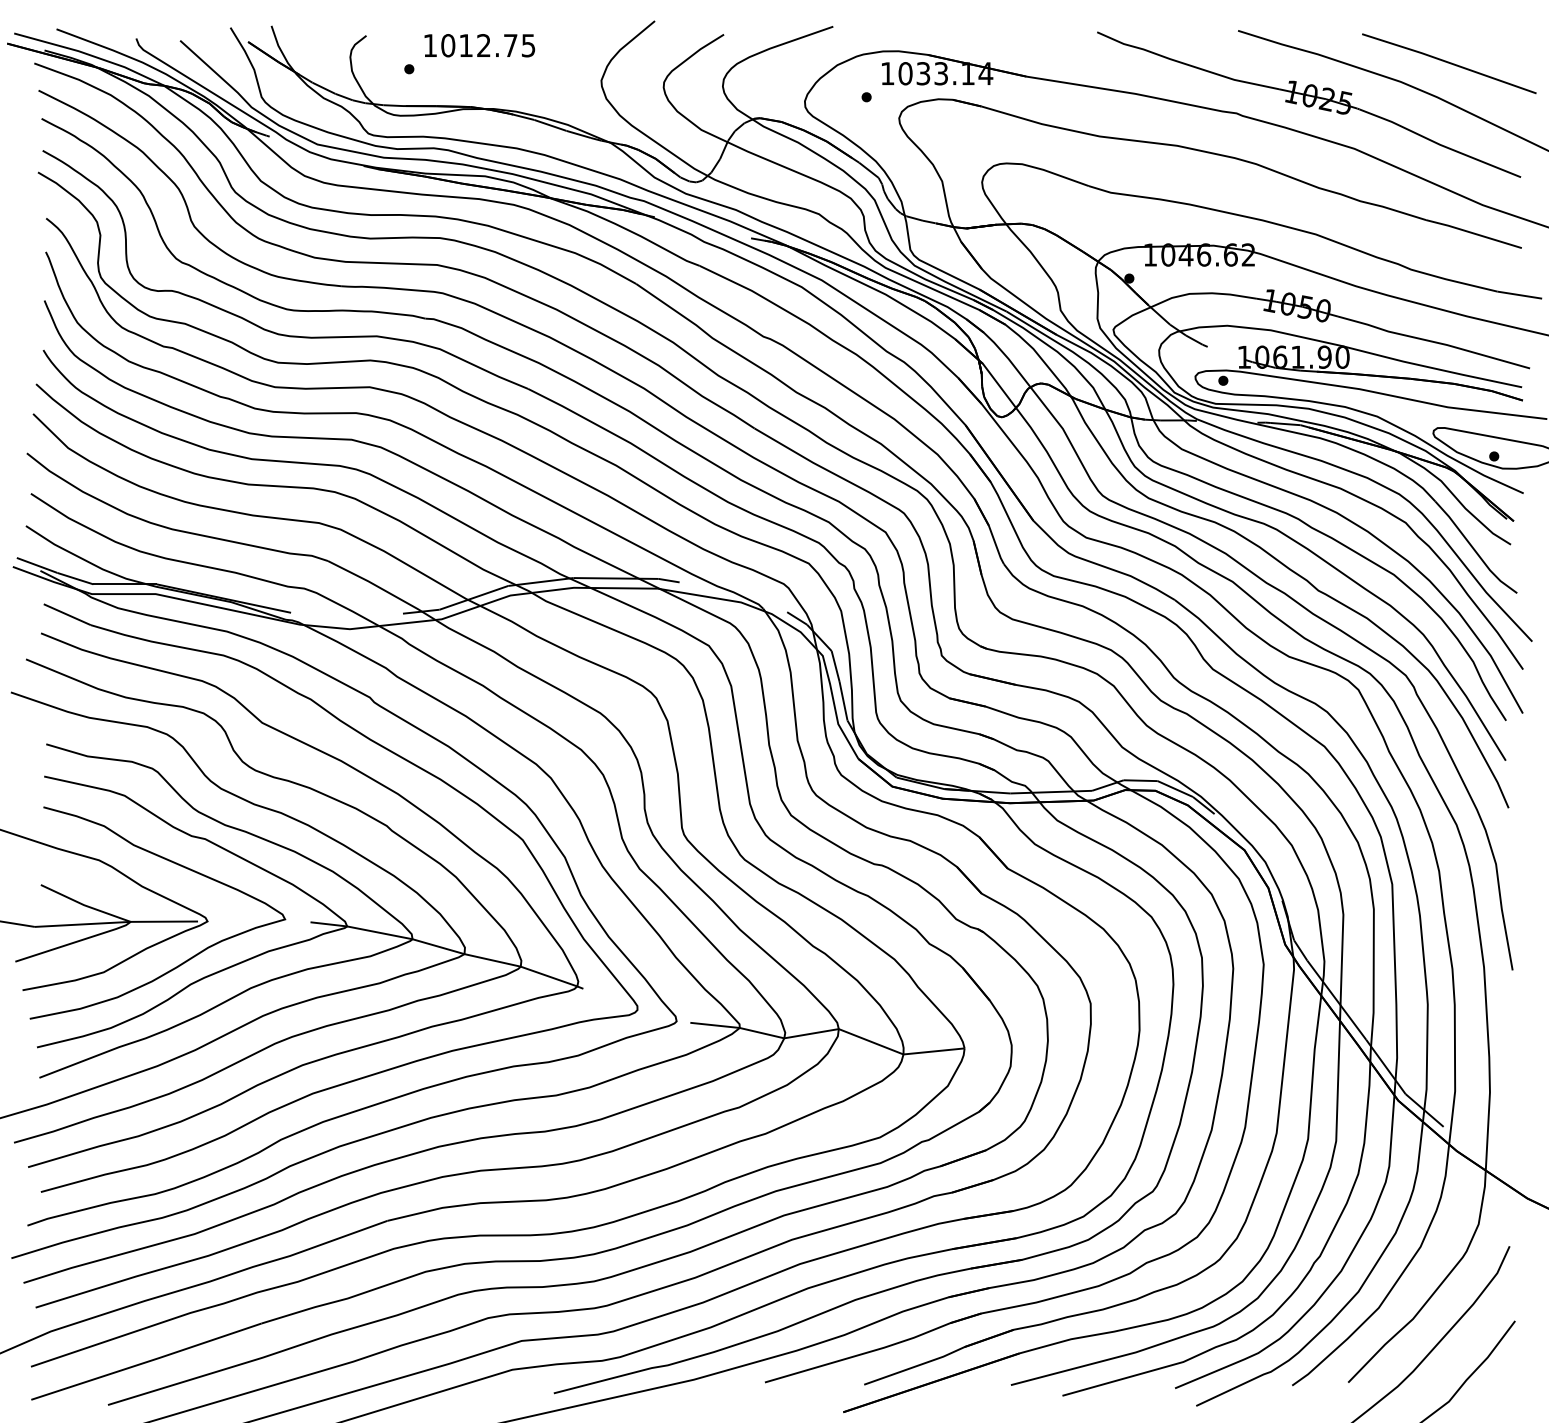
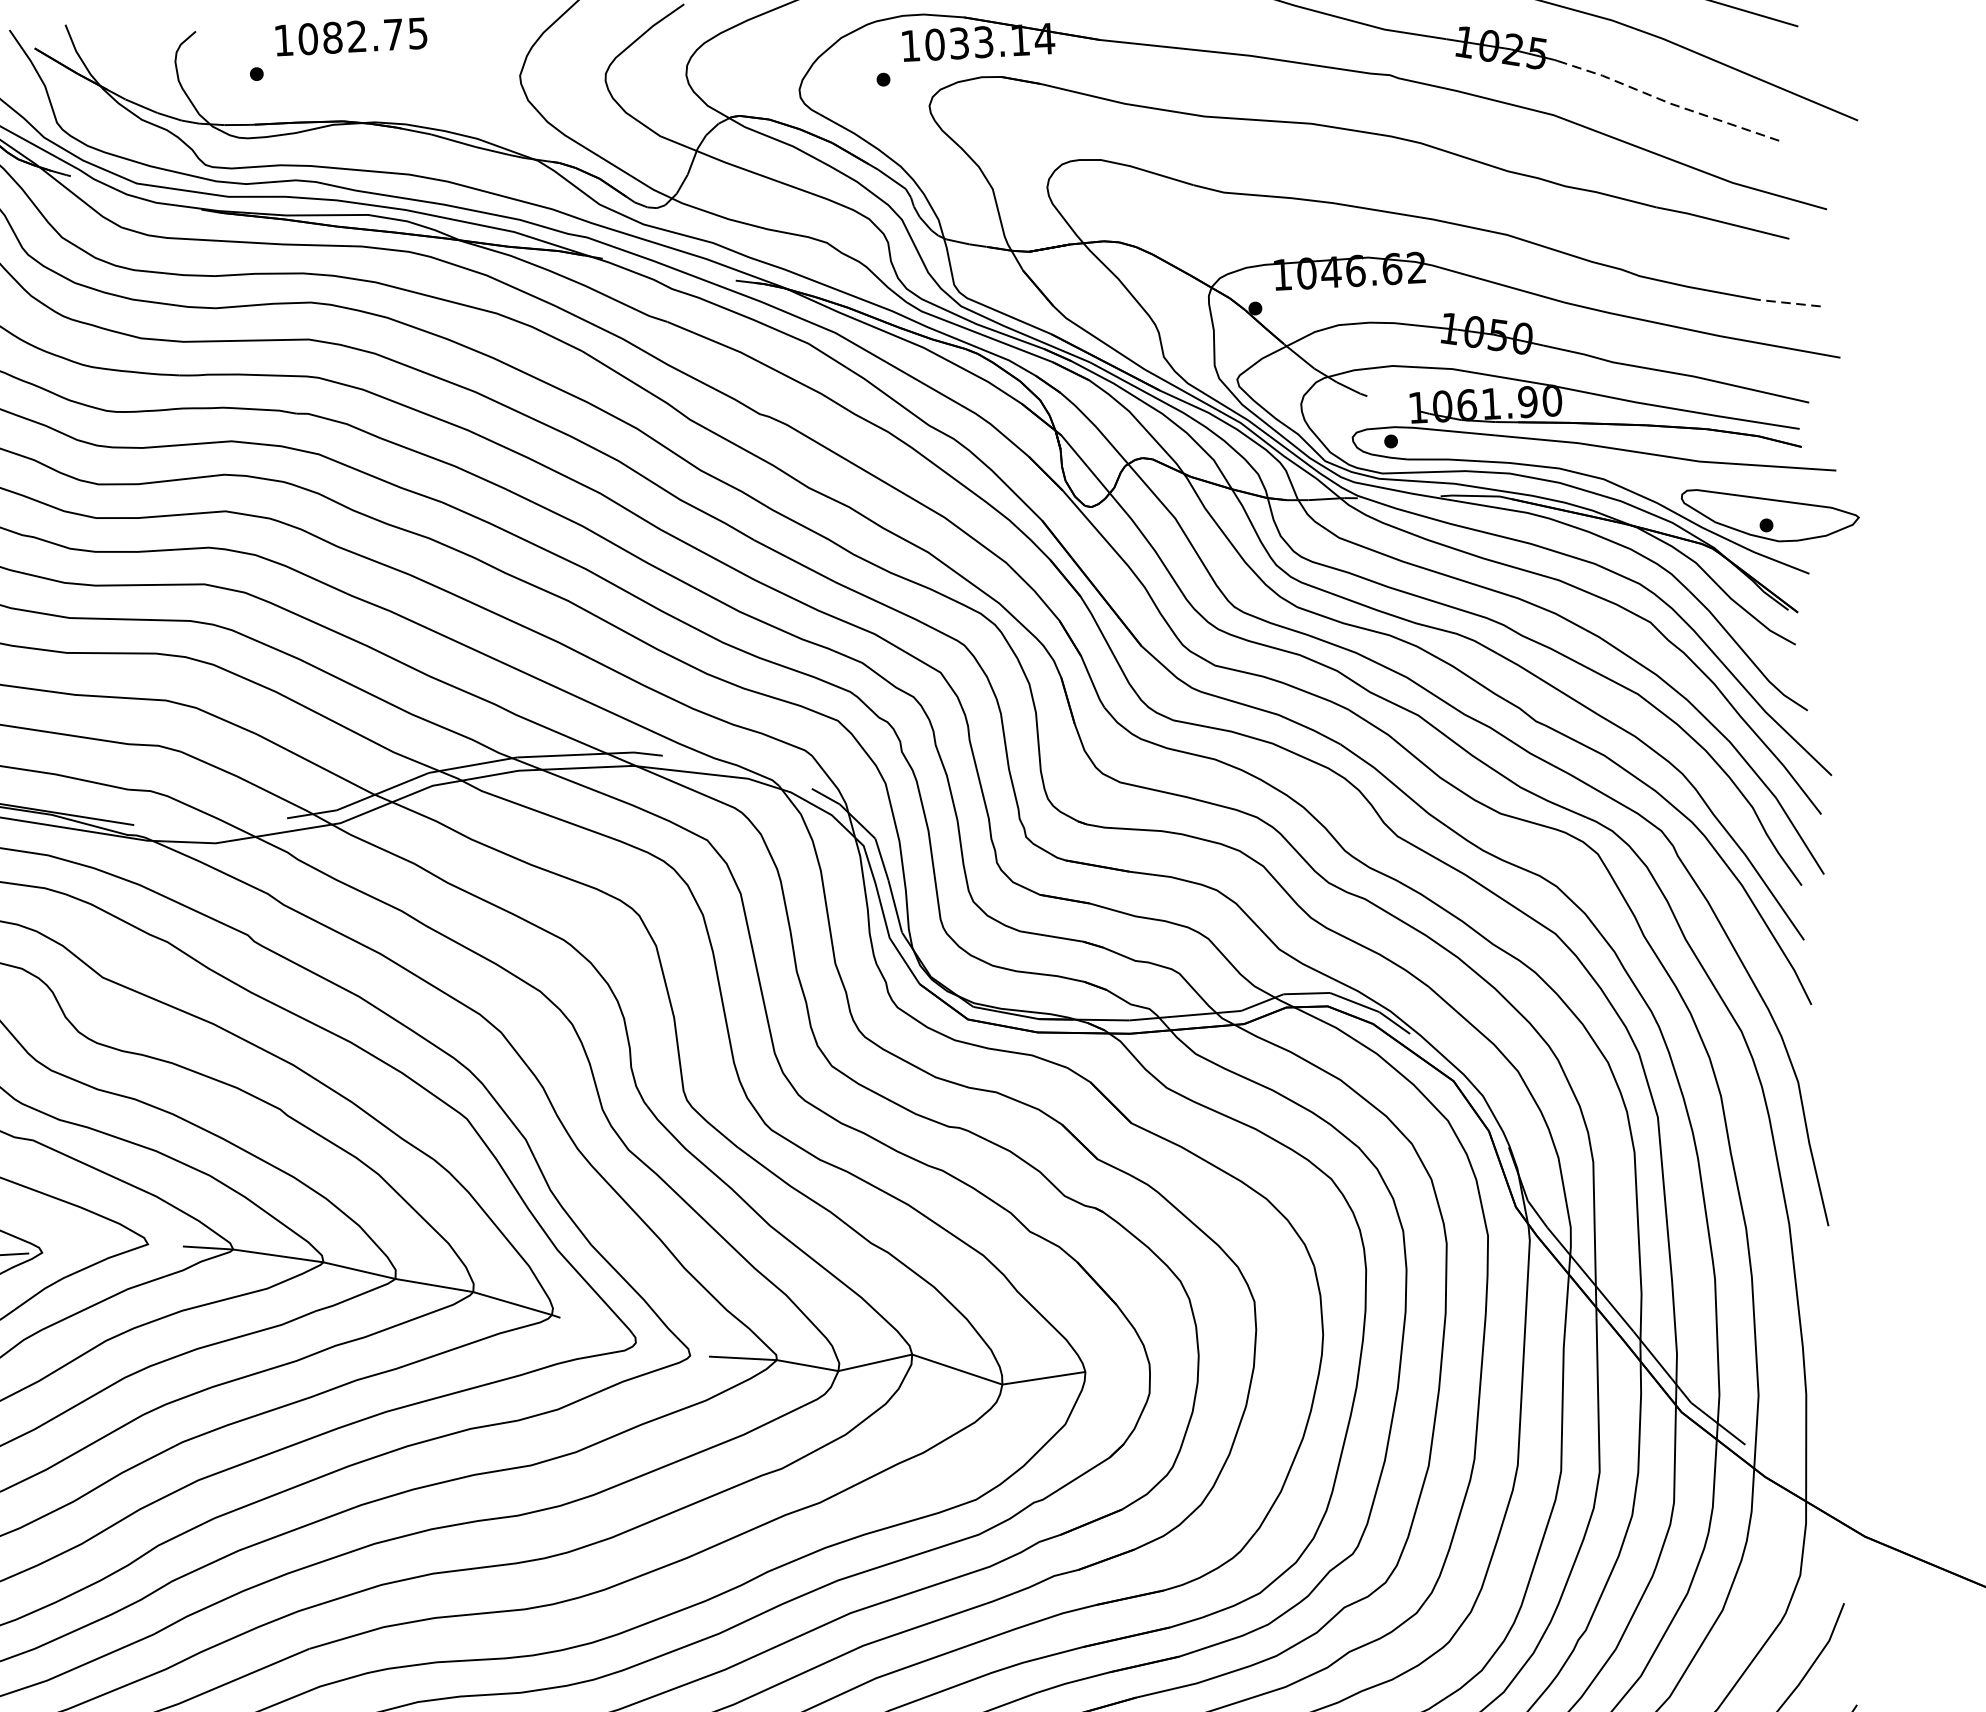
text: (466, 45) -> (333, 37), 1012.75 -> 1082.75
line: (1440, 144) -> (1670, 103), solid -> dashed
line: (1519, 295) -> (1789, 303), solid -> dashed

